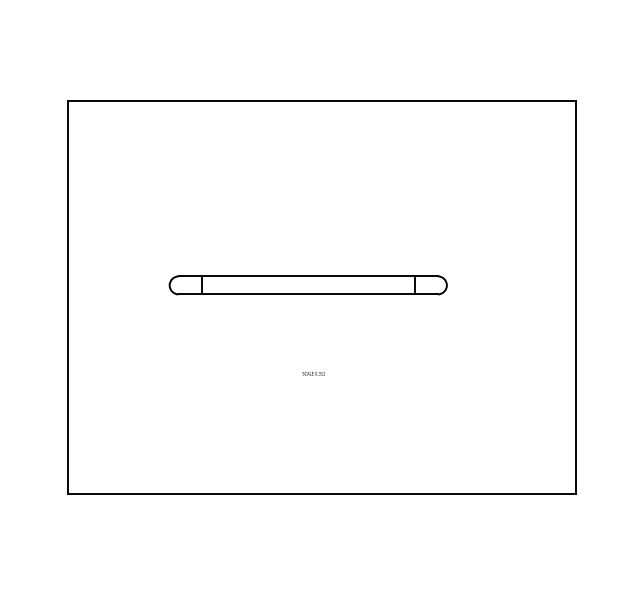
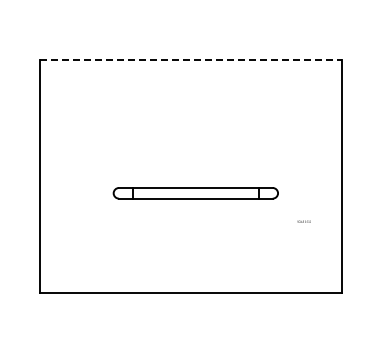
line: (321, 101) -> (190, 60), solid -> dashed
part: (307, 285) -> (195, 193), moved
text: (312, 373) -> (303, 221), moved

